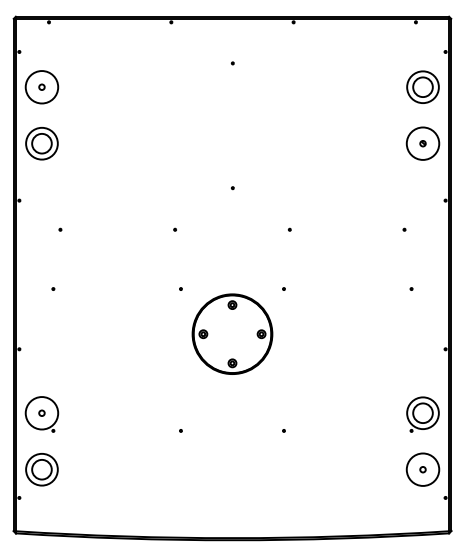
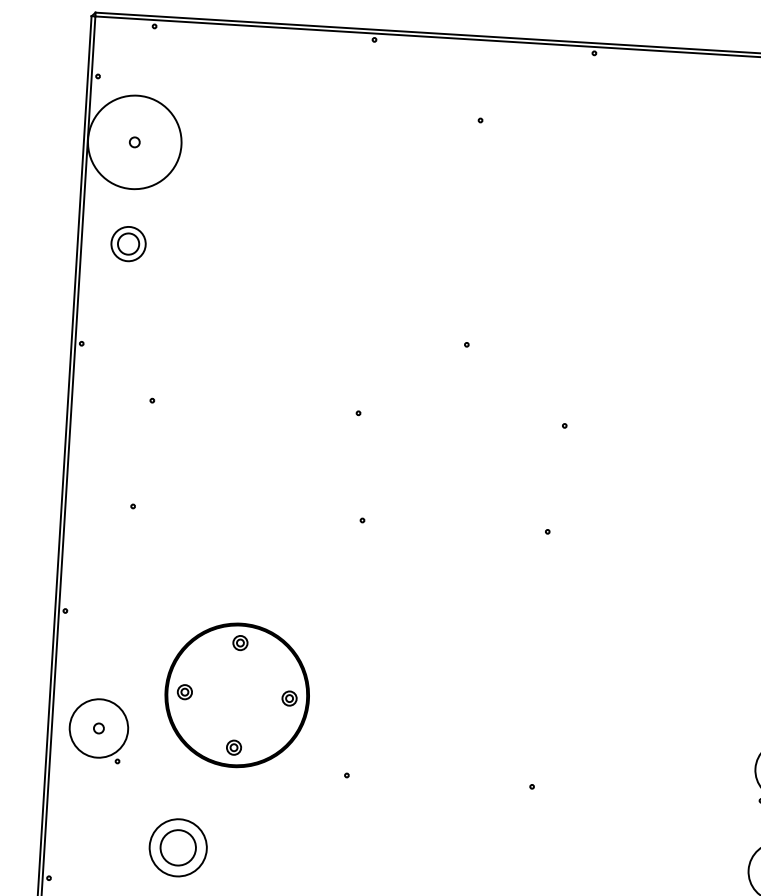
circle: (41, 87) -> (133, 142), size x1.6
part: (41, 143) -> (127, 243), size x0.6
part: (232, 333) -> (237, 694), moved
part: (41, 469) -> (177, 847), moved

